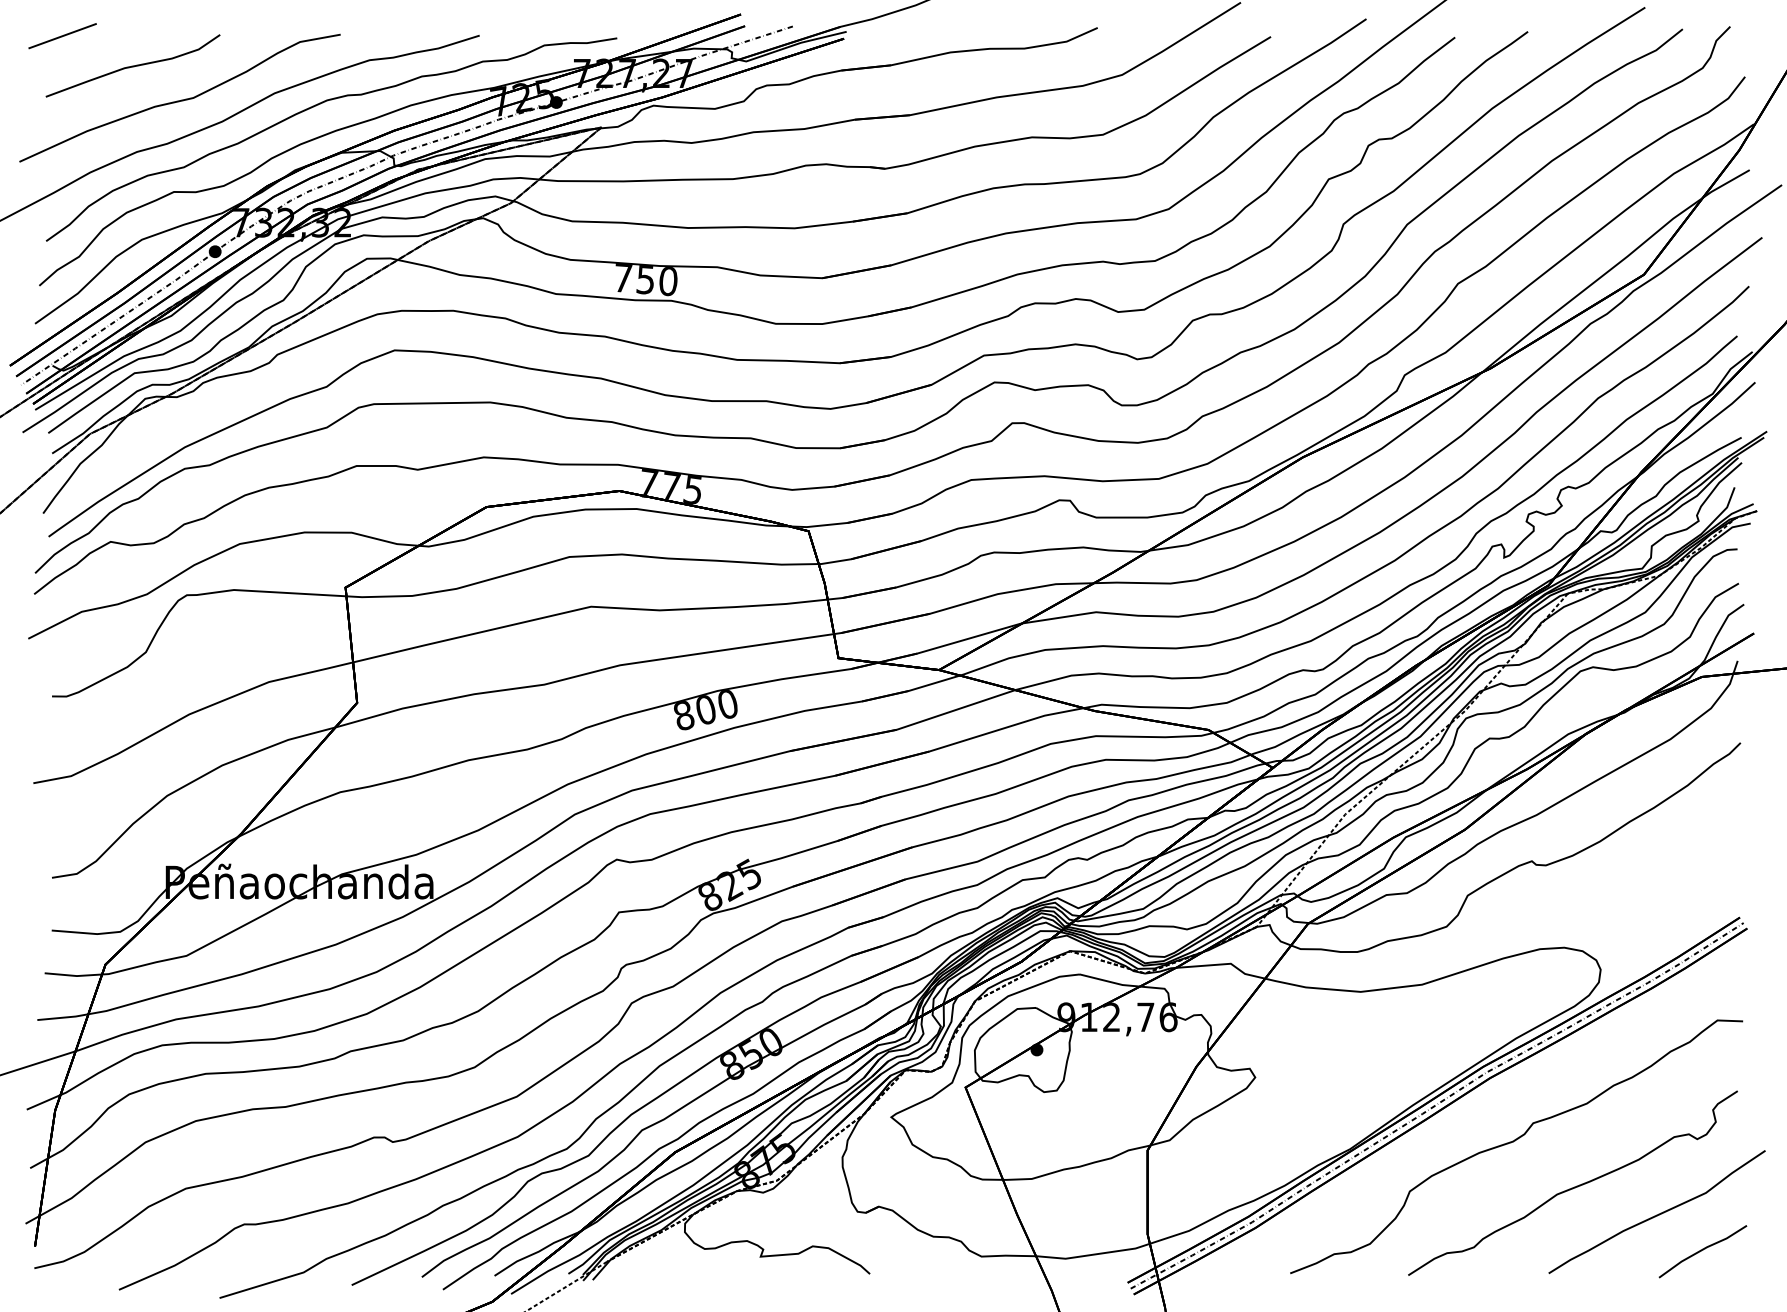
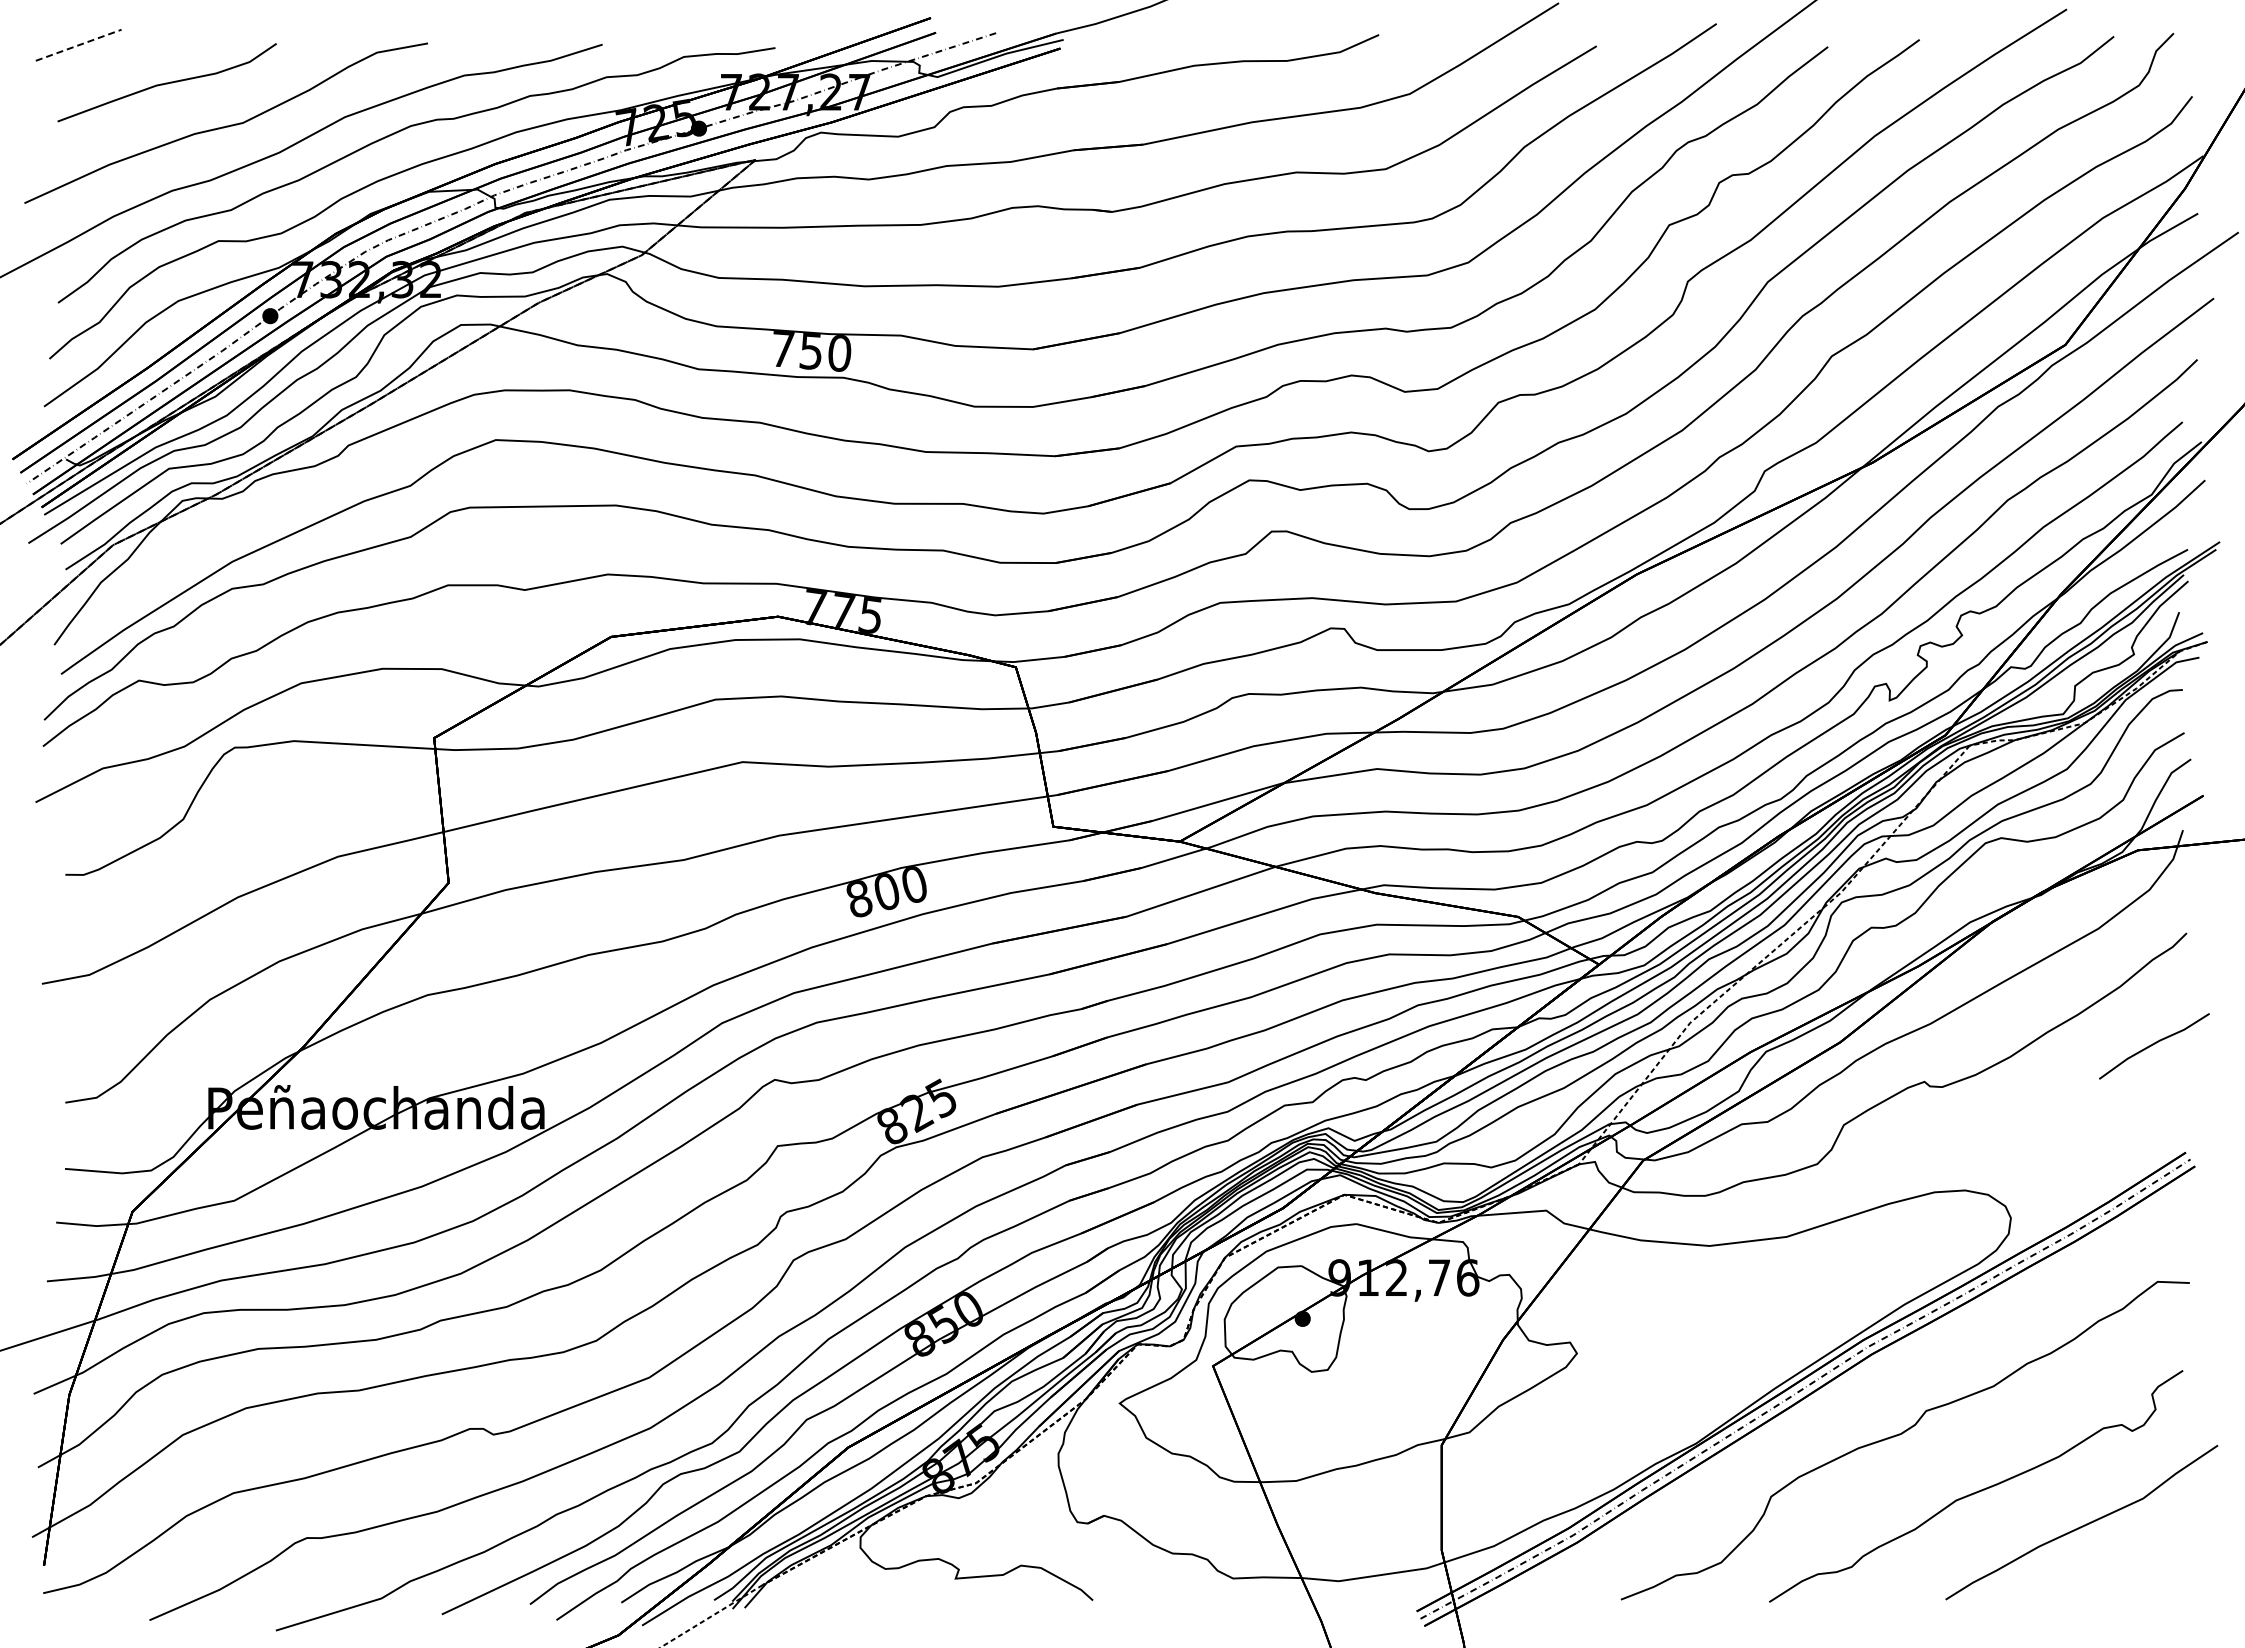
line: (62, 36) -> (78, 45), solid -> dashed
line: (1702, 1251) -> (2153, 1045), moved

